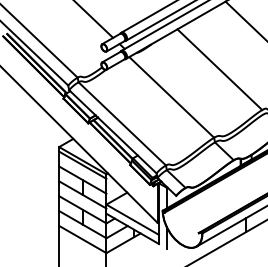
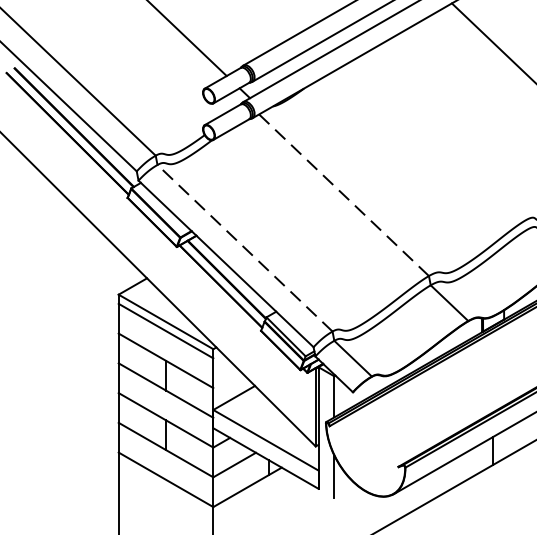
line: (219, 69) -> (439, 139), removed
line: (171, 97) -> (343, 195), solid -> dashed
line: (121, 123) -> (243, 247), solid -> dashed

